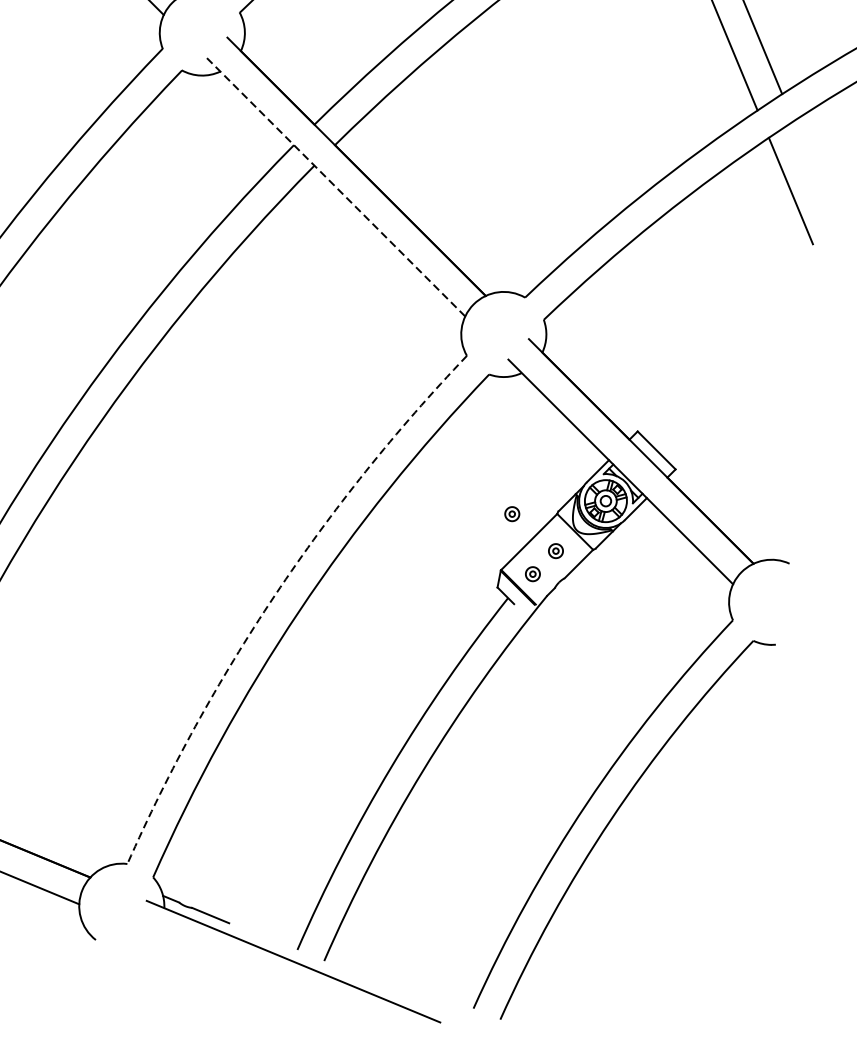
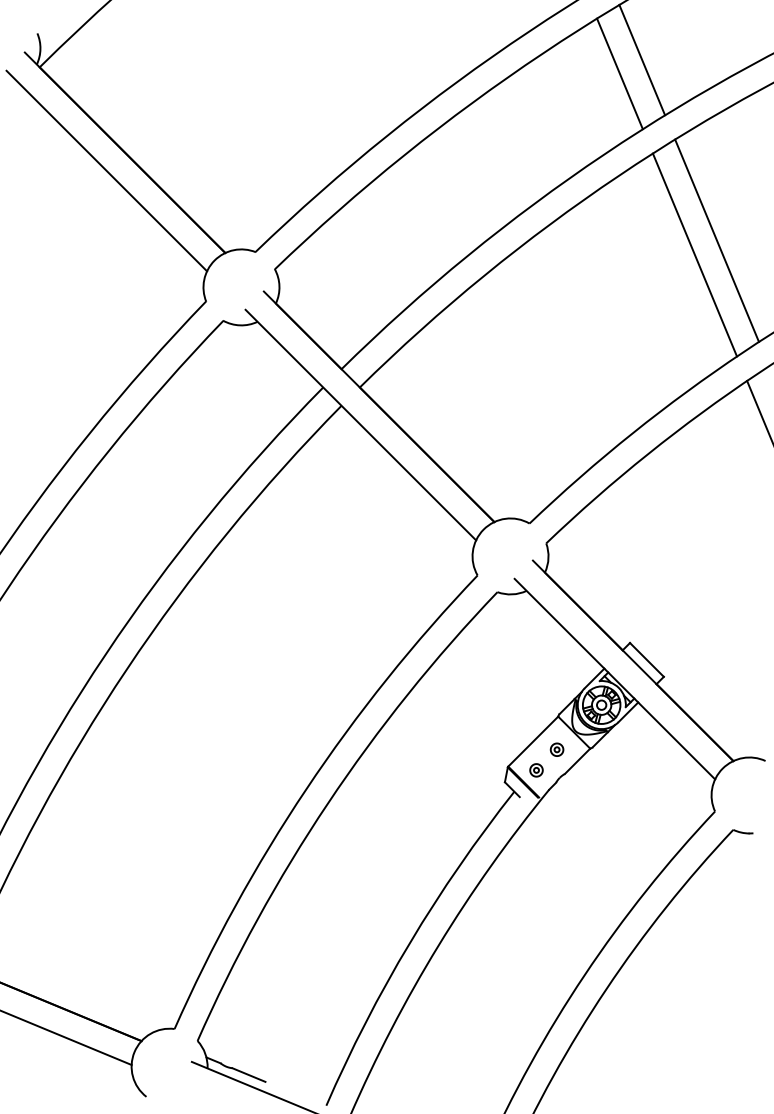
line: (336, 187) -> (361, 425), dashed -> solid
part: (511, 513) -> (517, 716), removed
arc: (275, 595) -> (306, 789), dashed -> solid

